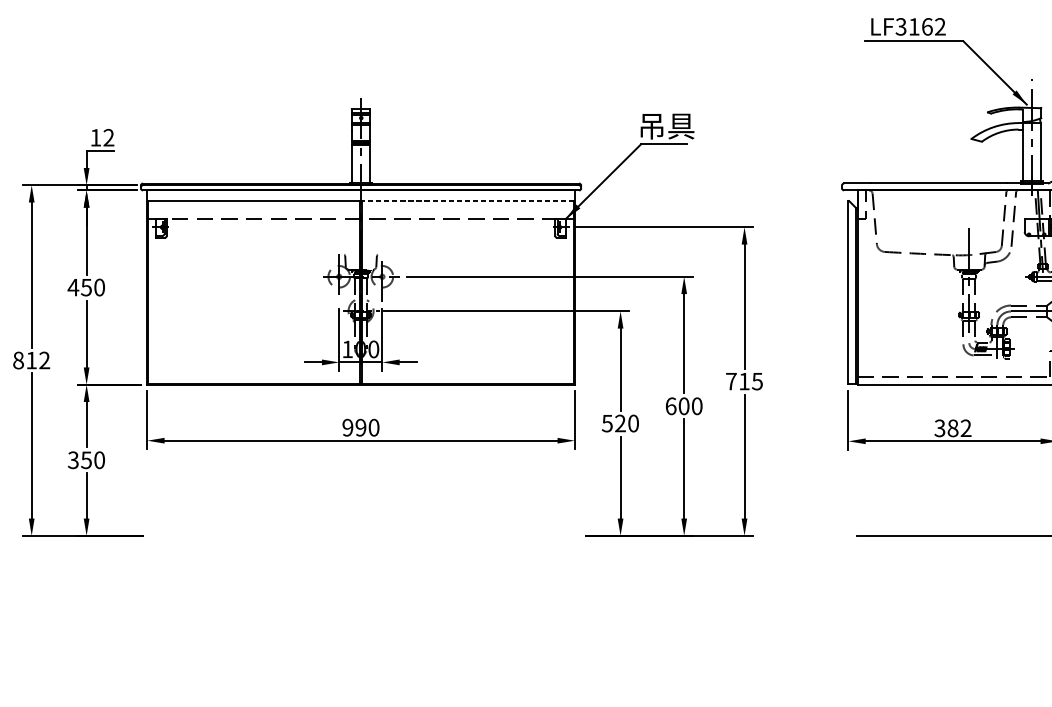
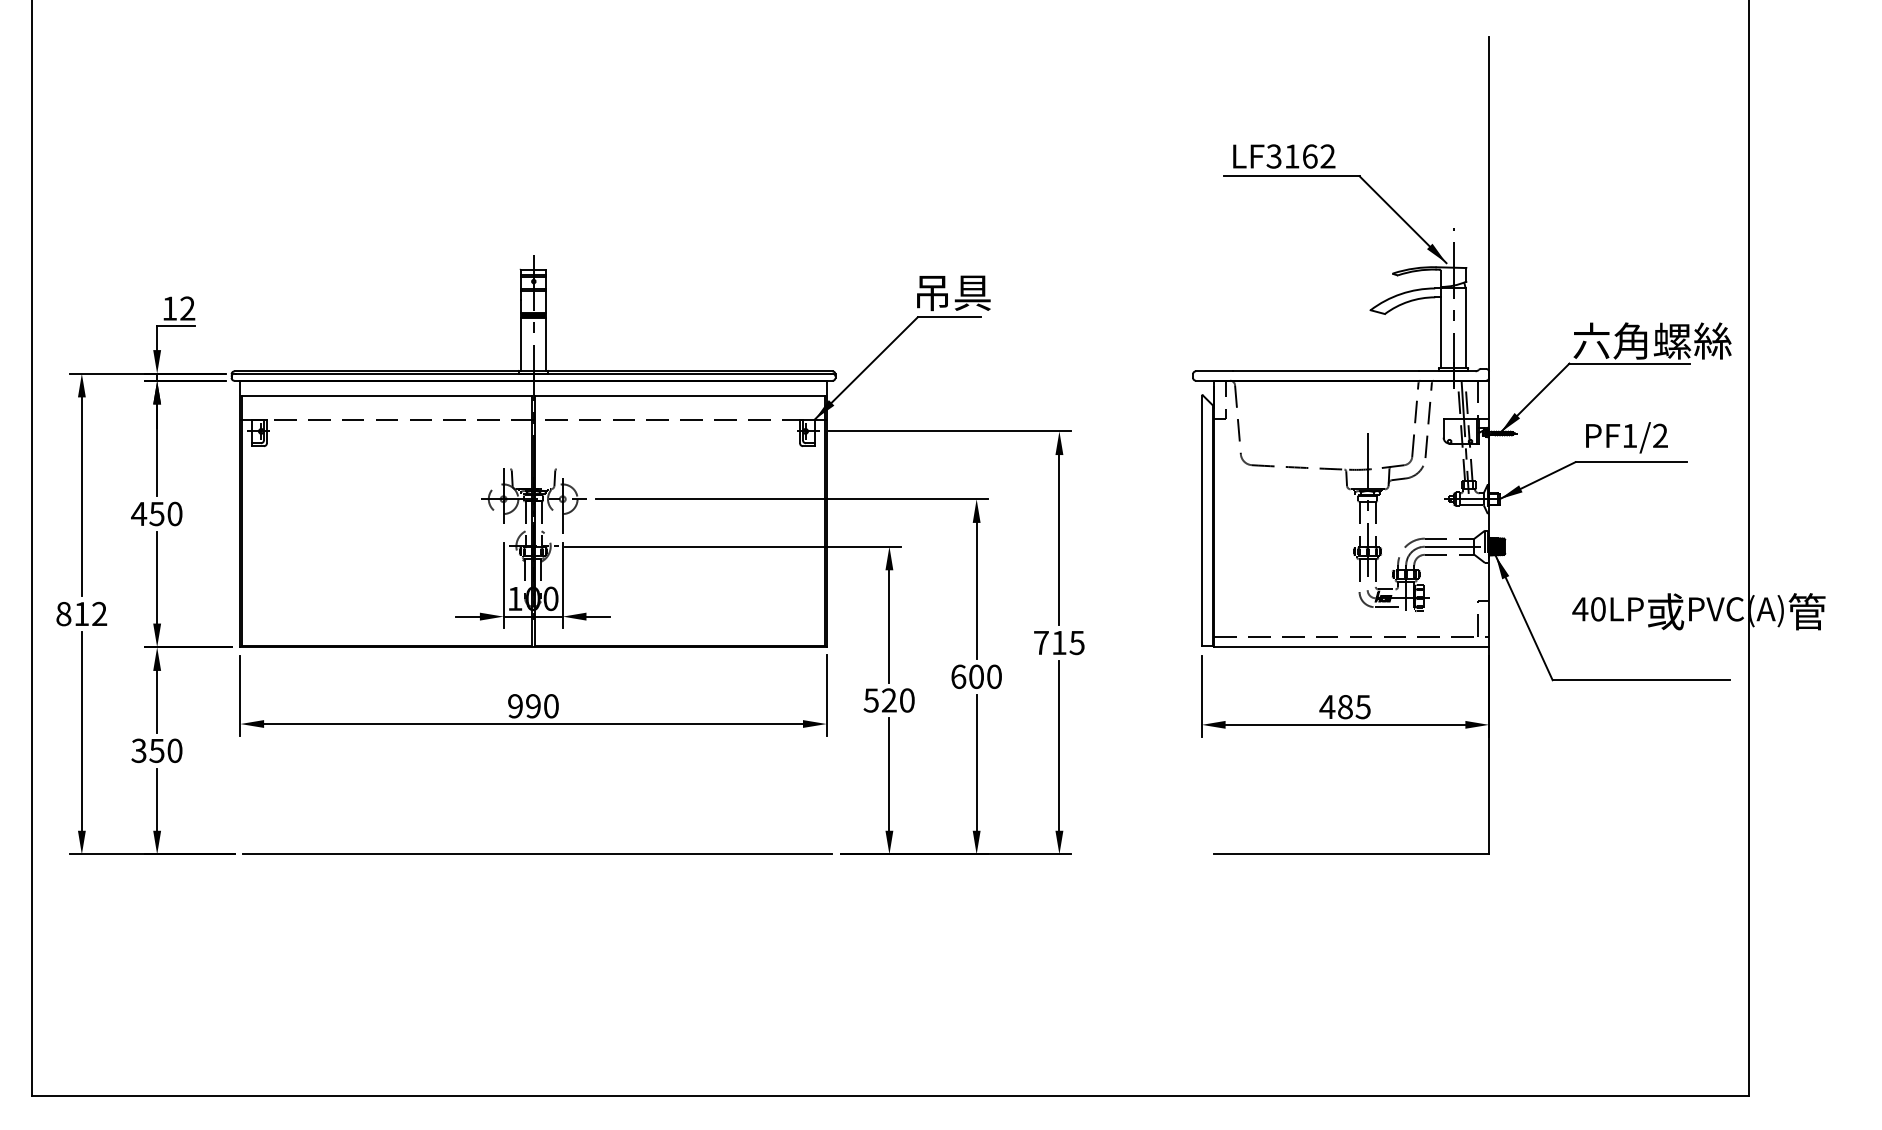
line: (467, 201) -> (679, 395), dashed -> solid
text: (952, 427) -> (1344, 706), 382 -> 485
line: (363, 535) -> (537, 854), added

